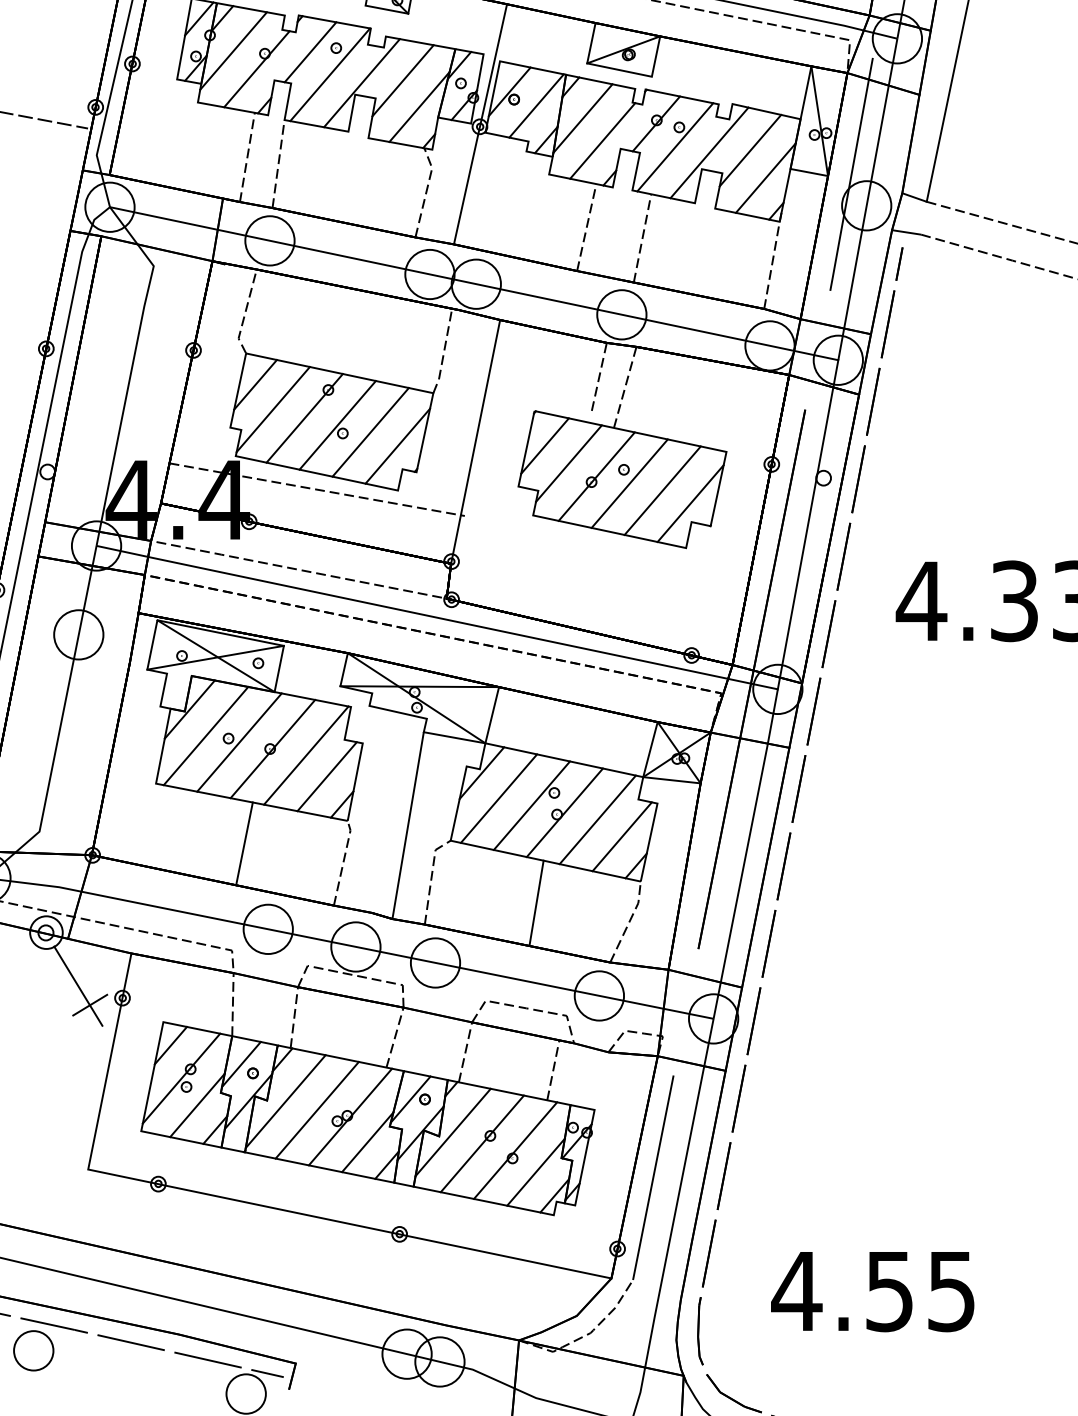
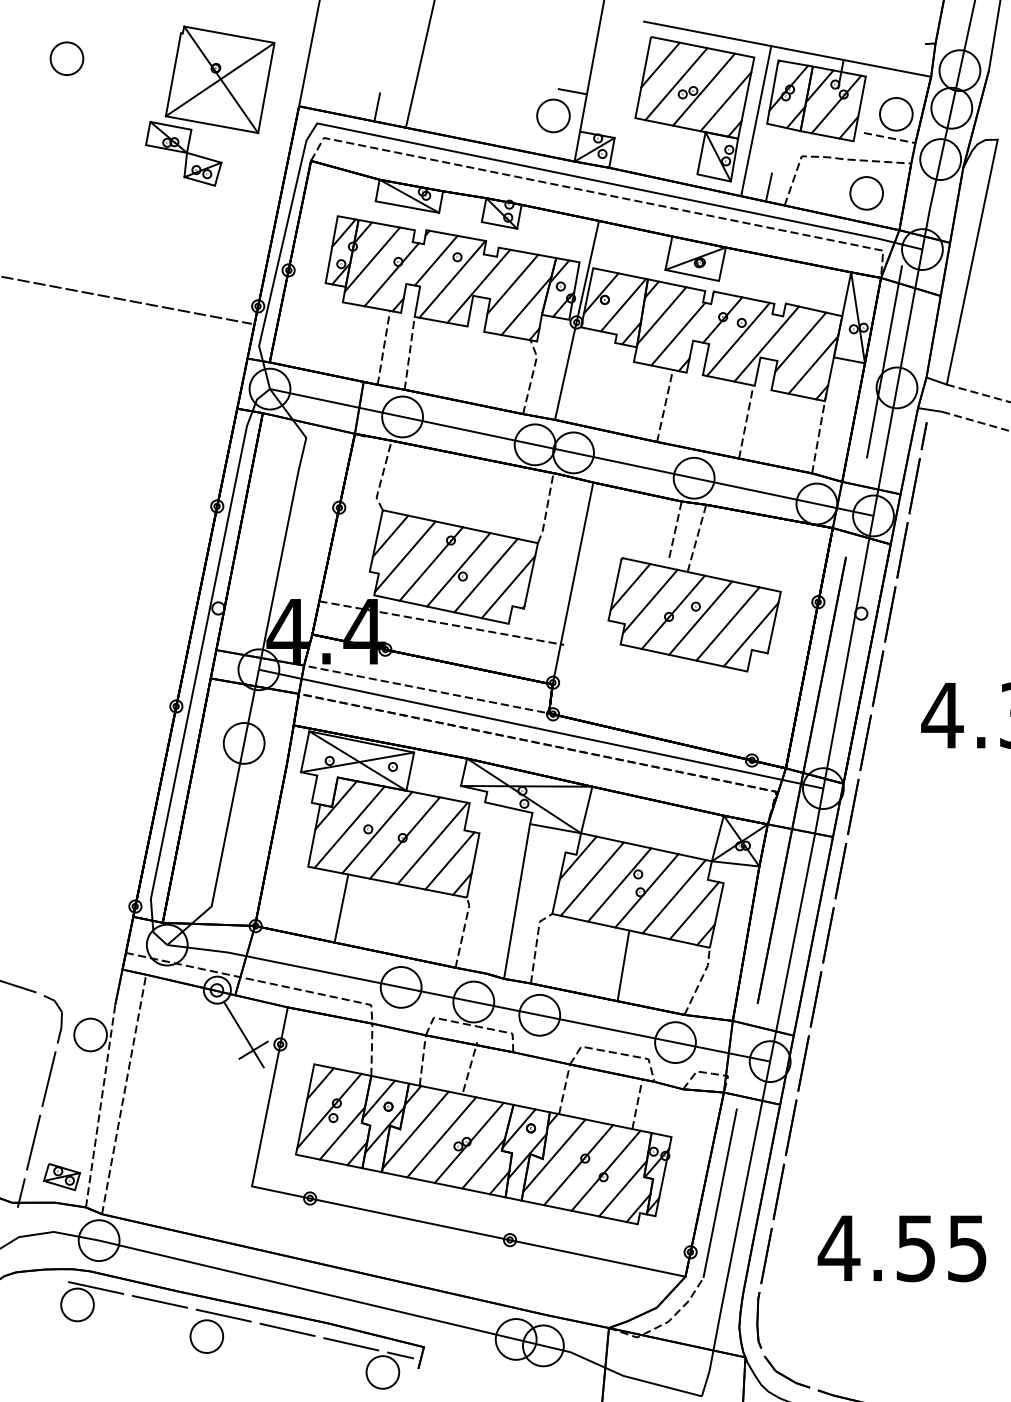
line: (642, 237) -> (746, 421), moved
line: (244, 843) -> (341, 908), moved
line: (395, 1036) -> (470, 1066), moved
text: (872, 1291) -> (901, 1248), moved

